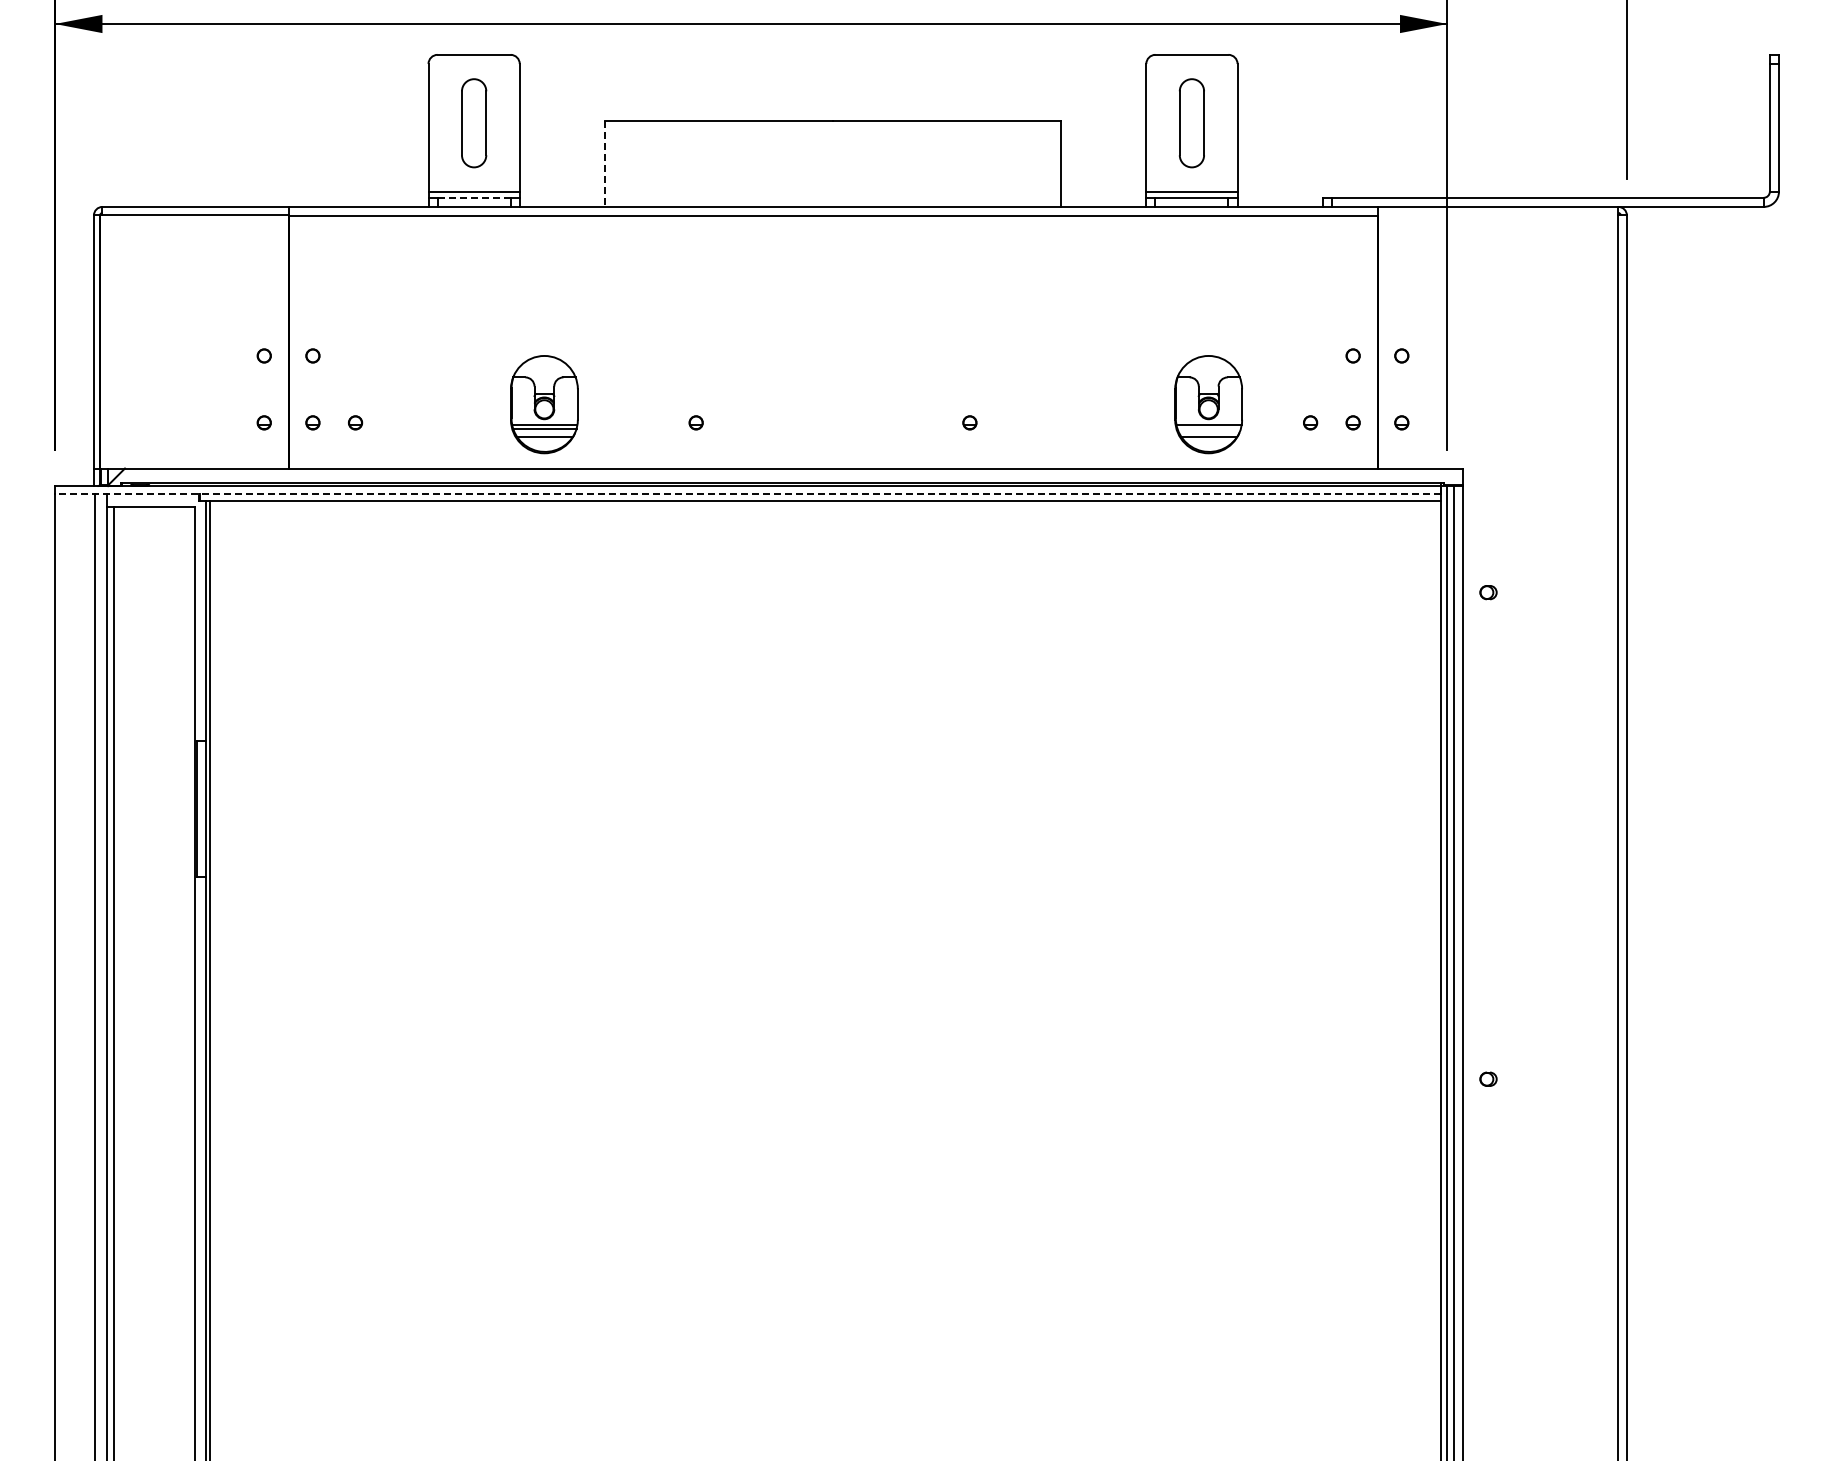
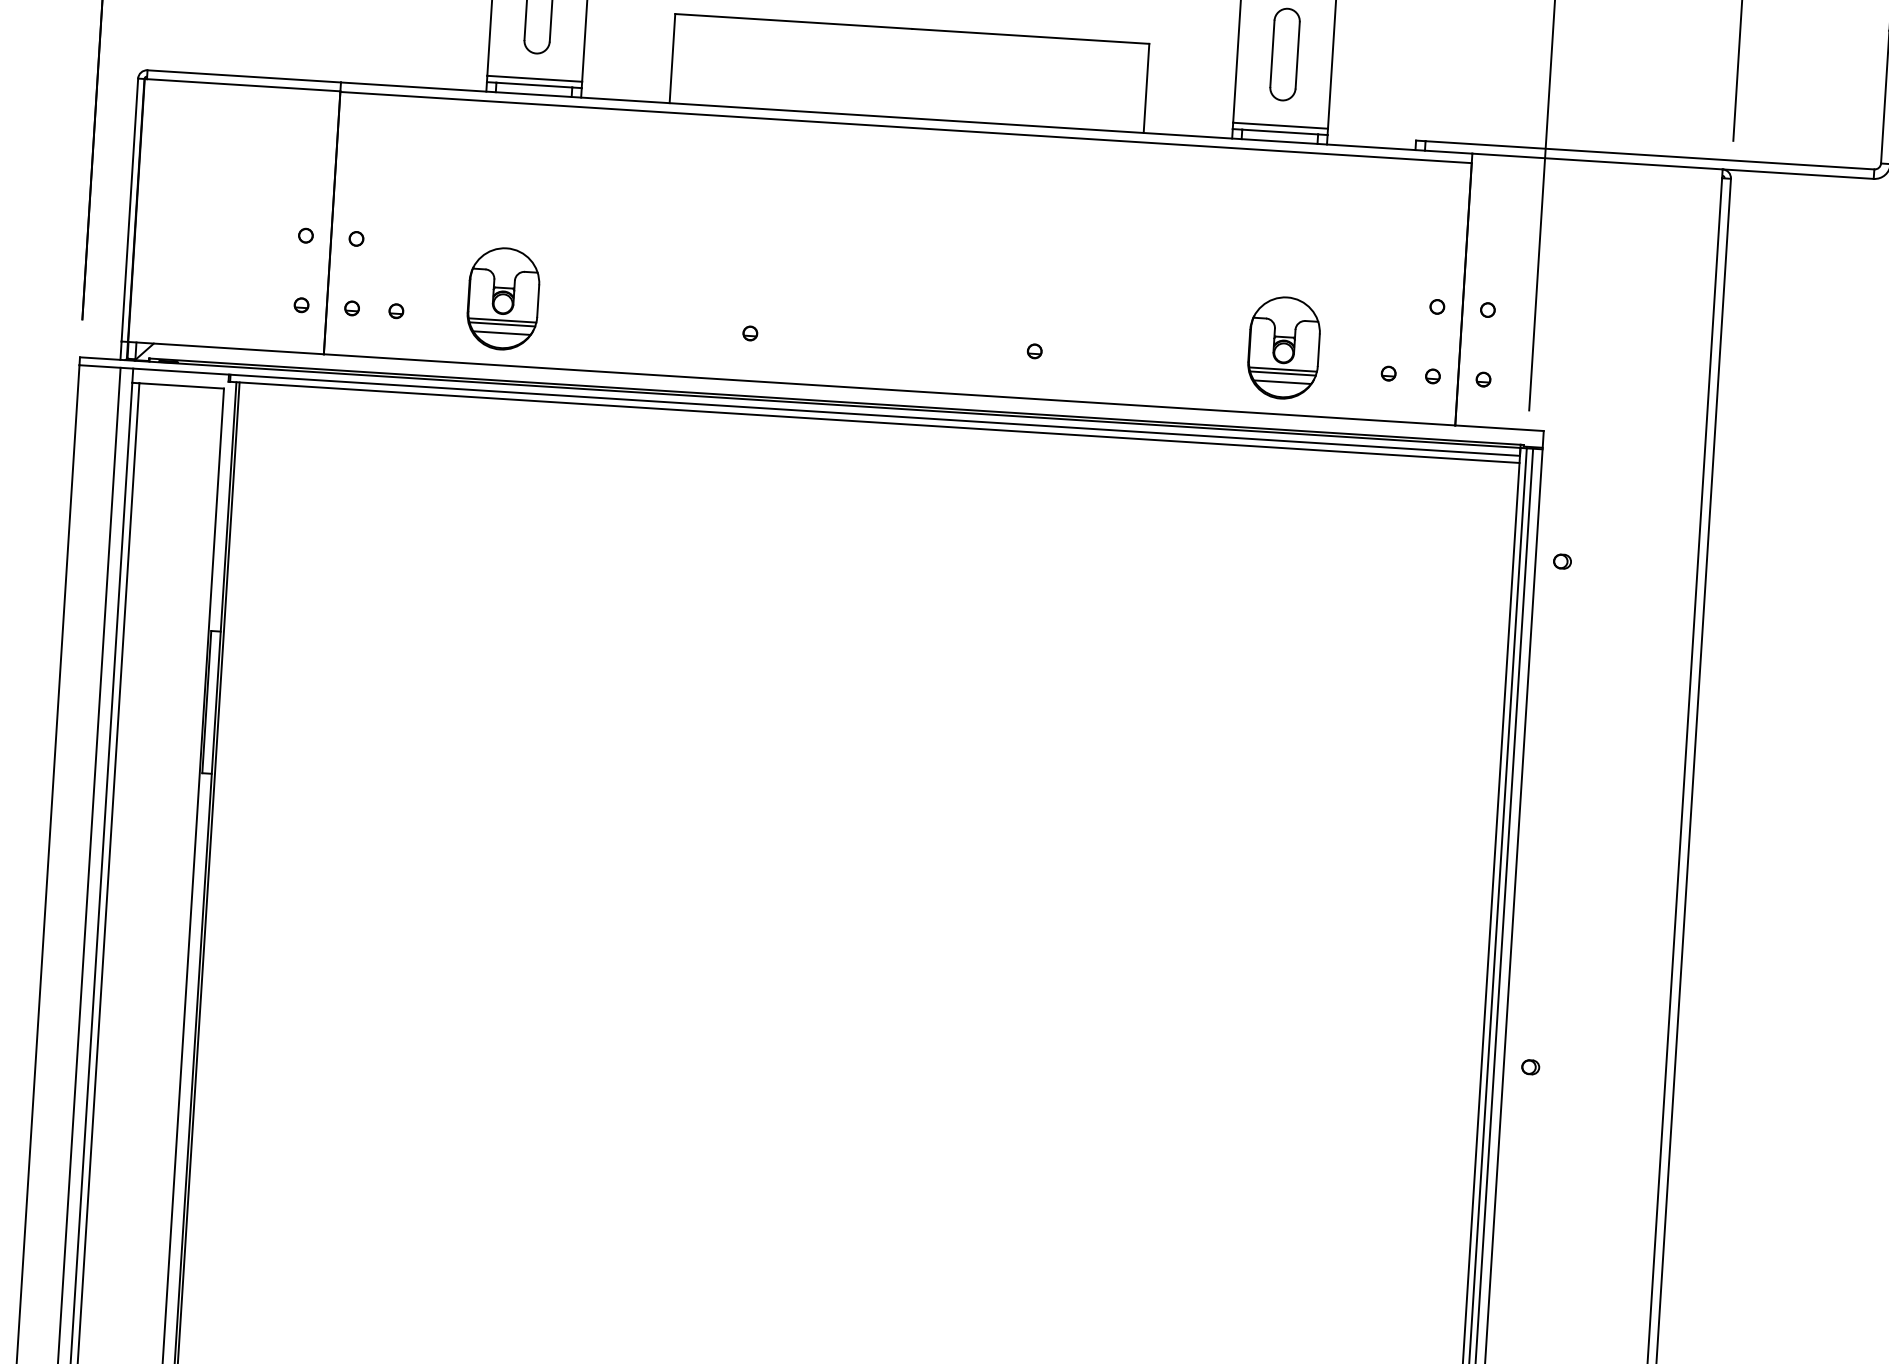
line: (604, 164) -> (671, 59), dashed -> solid
line: (474, 197) -> (534, 84), dashed -> solid
part: (544, 404) -> (503, 298), moved
line: (1208, 429) -> (1282, 373), added
line: (747, 493) -> (799, 410), dashed -> solid

